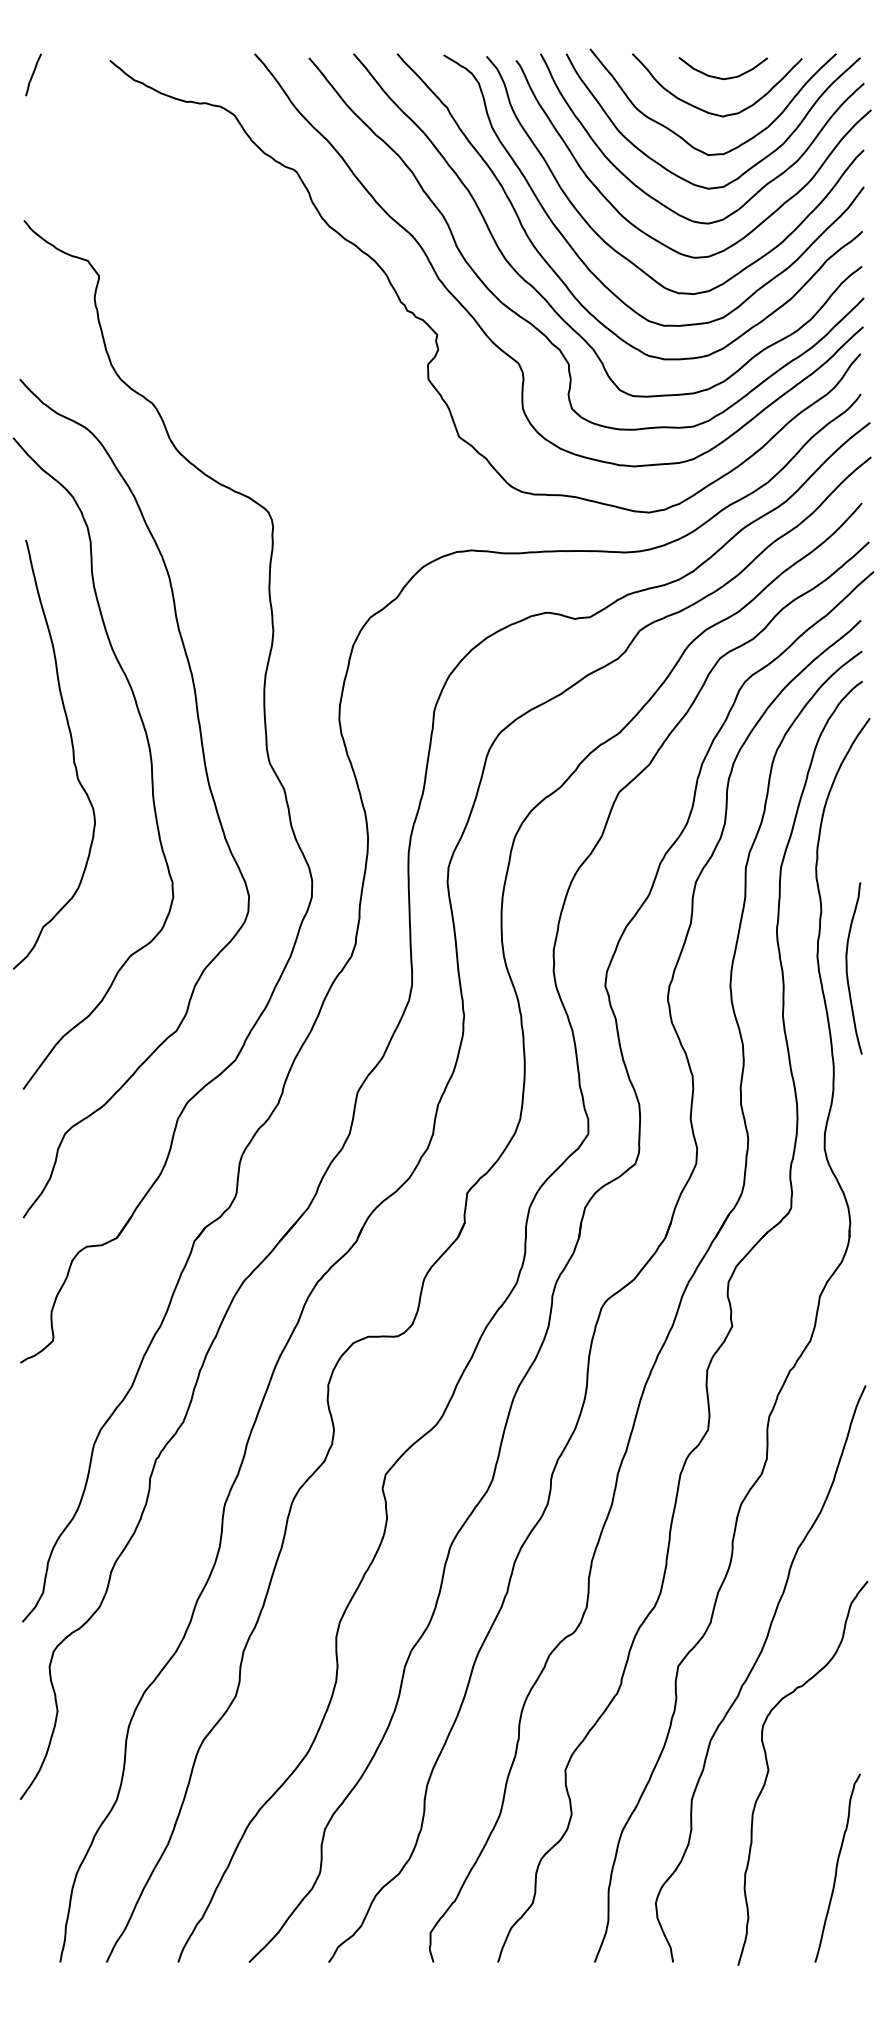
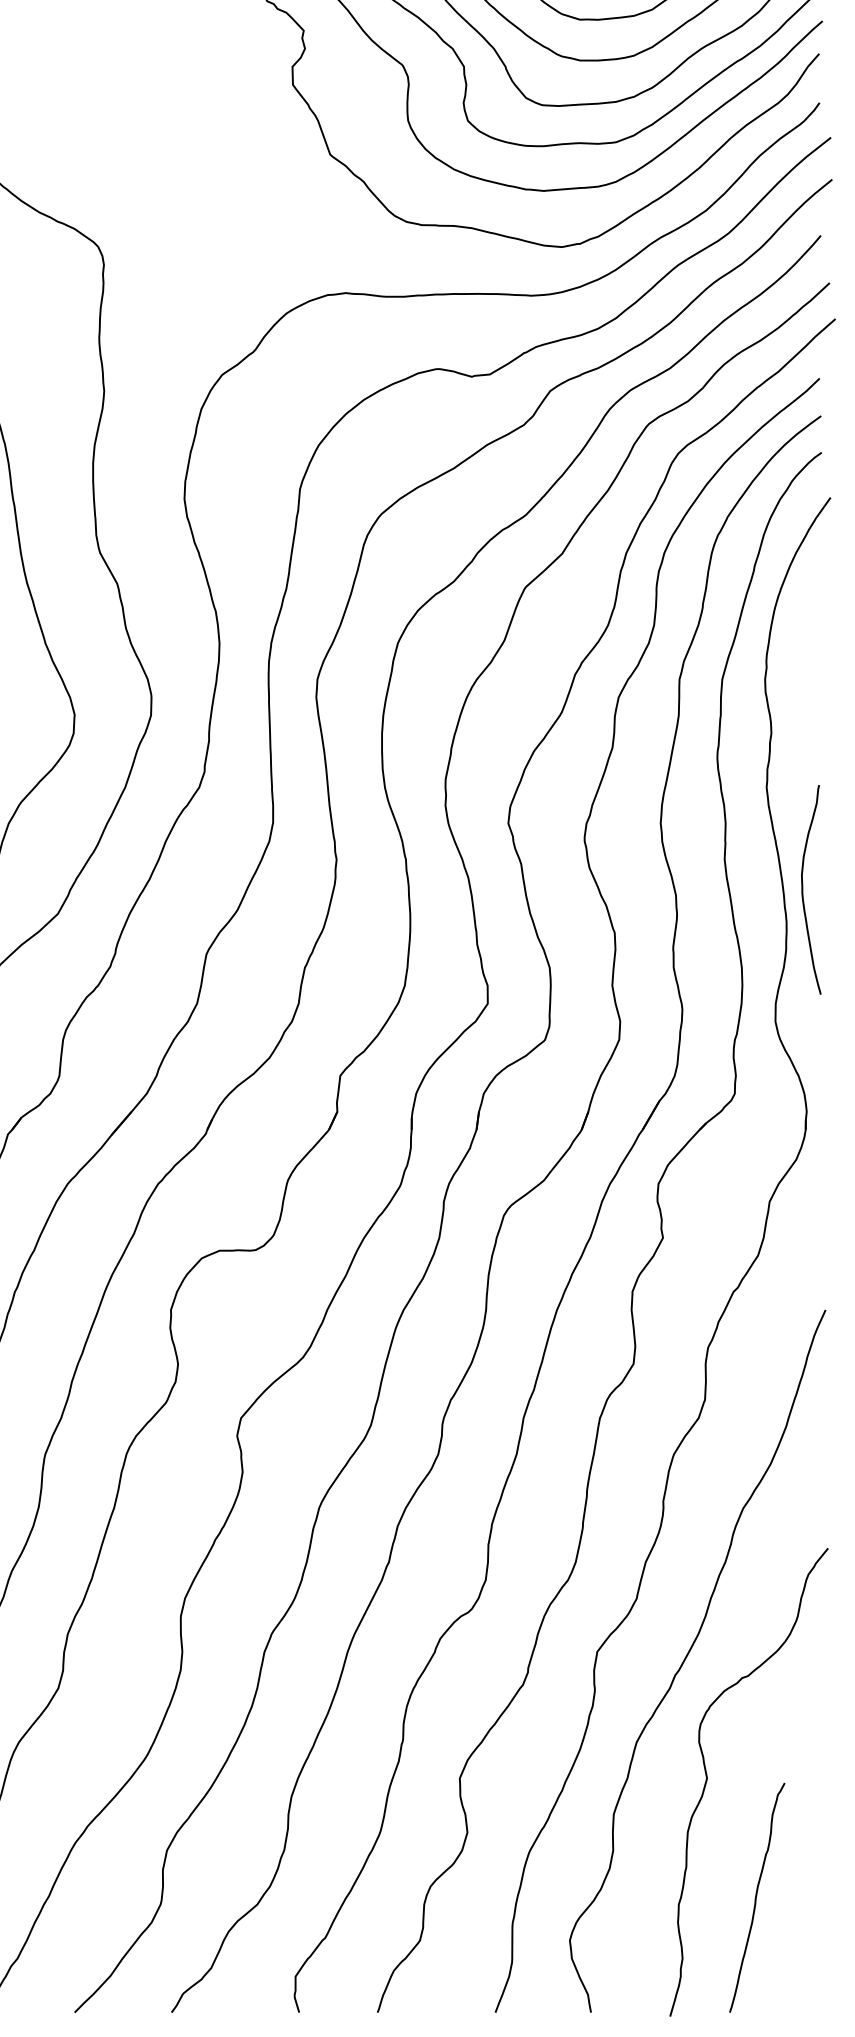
curve: (847, 968) -> (803, 889), moved
curve: (837, 1867) -> (757, 1896), moved

